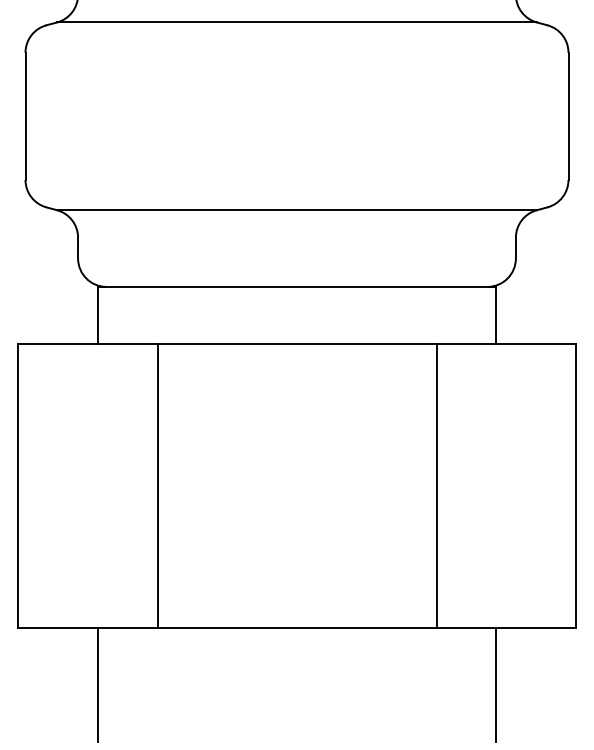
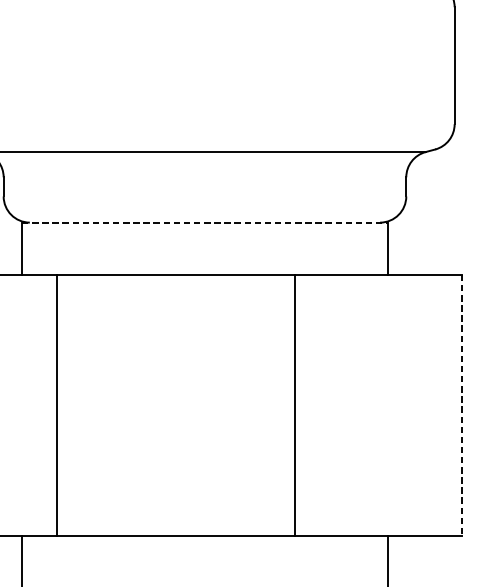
line: (297, 286) -> (205, 222), solid -> dashed
line: (157, 485) -> (57, 405), moved
line: (436, 485) -> (294, 405), moved
line: (576, 486) -> (462, 406), solid -> dashed

